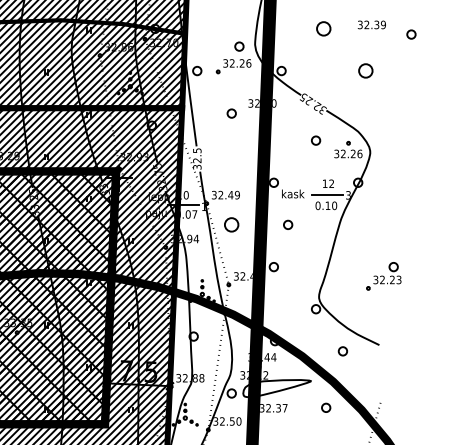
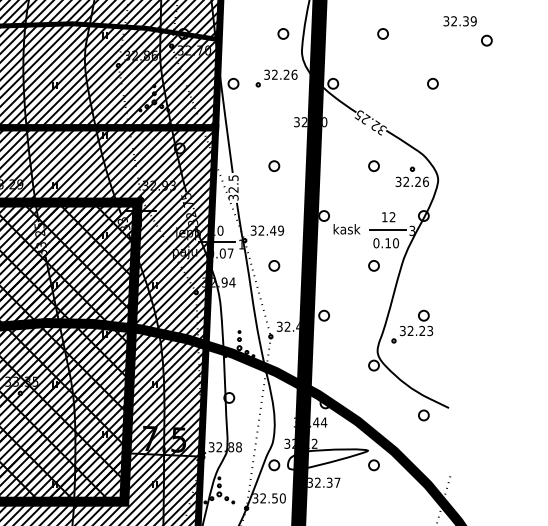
text: (371, 25) -> (459, 21), moved
circle: (323, 28) -> (382, 33), size x0.62
circle: (239, 46) -> (283, 33), moved
circle: (365, 70) -> (432, 83), size x0.62
circle: (231, 113) -> (274, 165), moved
circle: (231, 224) -> (274, 265), size x0.62
circle: (287, 224) -> (373, 265), moved
part: (384, 276) -> (412, 326), moved
circle: (342, 351) -> (423, 415), moved
circle: (325, 408) -> (373, 465), moved

